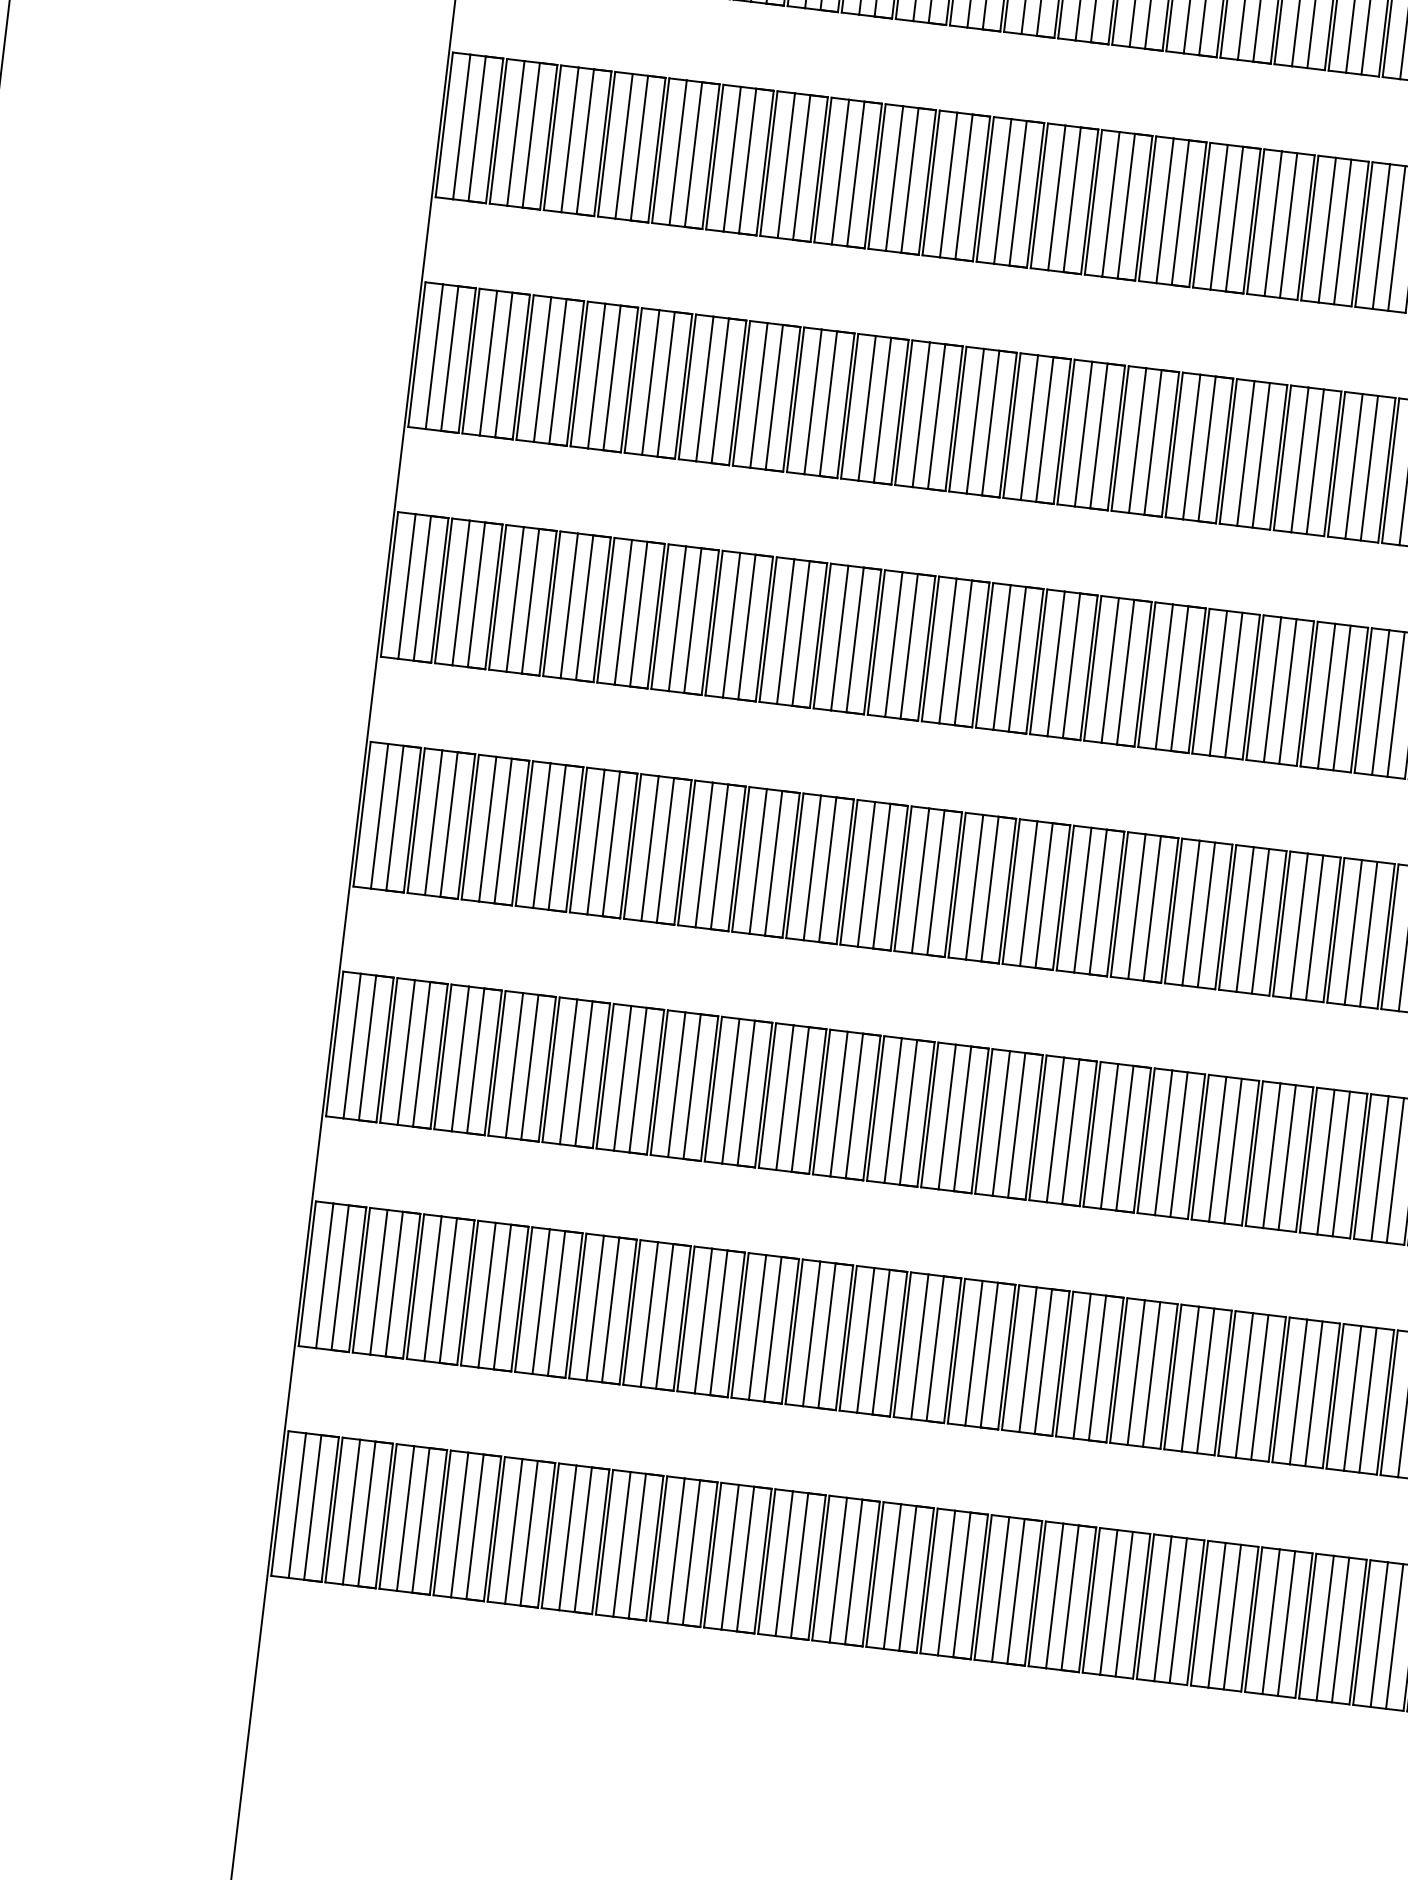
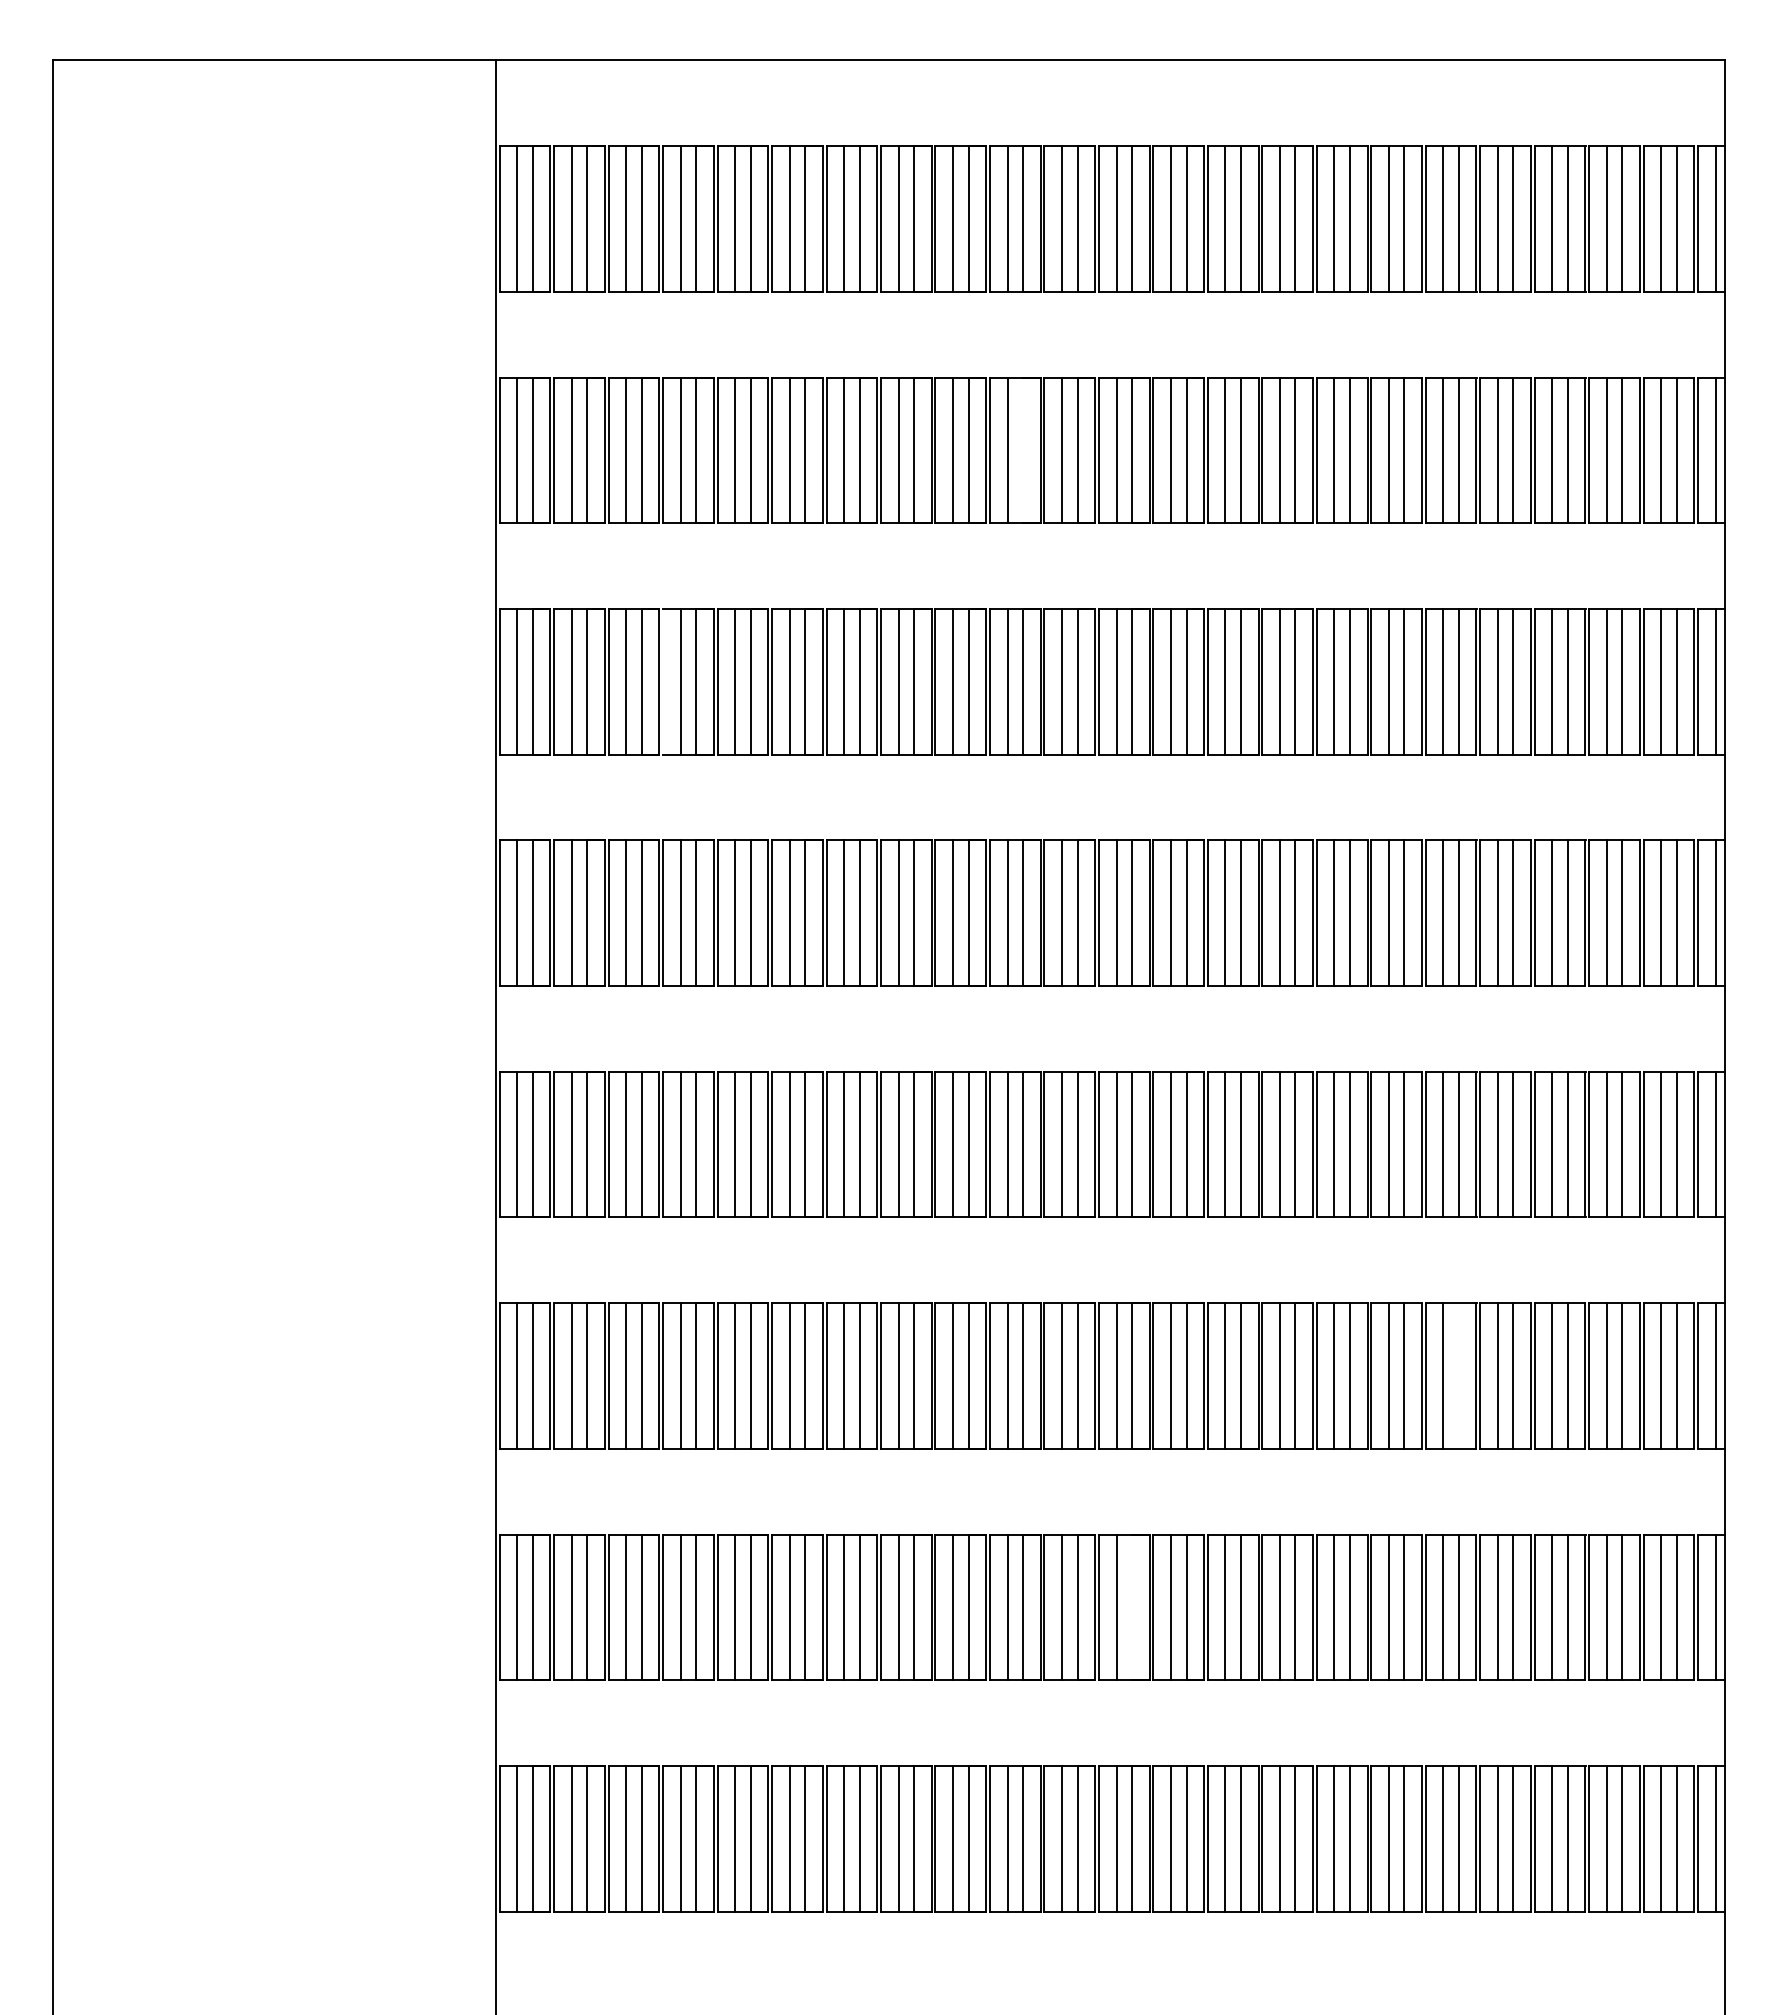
line: (964, 187) -> (1023, 450), removed
line: (579, 373) -> (663, 681), removed
line: (1286, 1157) -> (1458, 1375), removed
line: (935, 1348) -> (1132, 1607), removed

